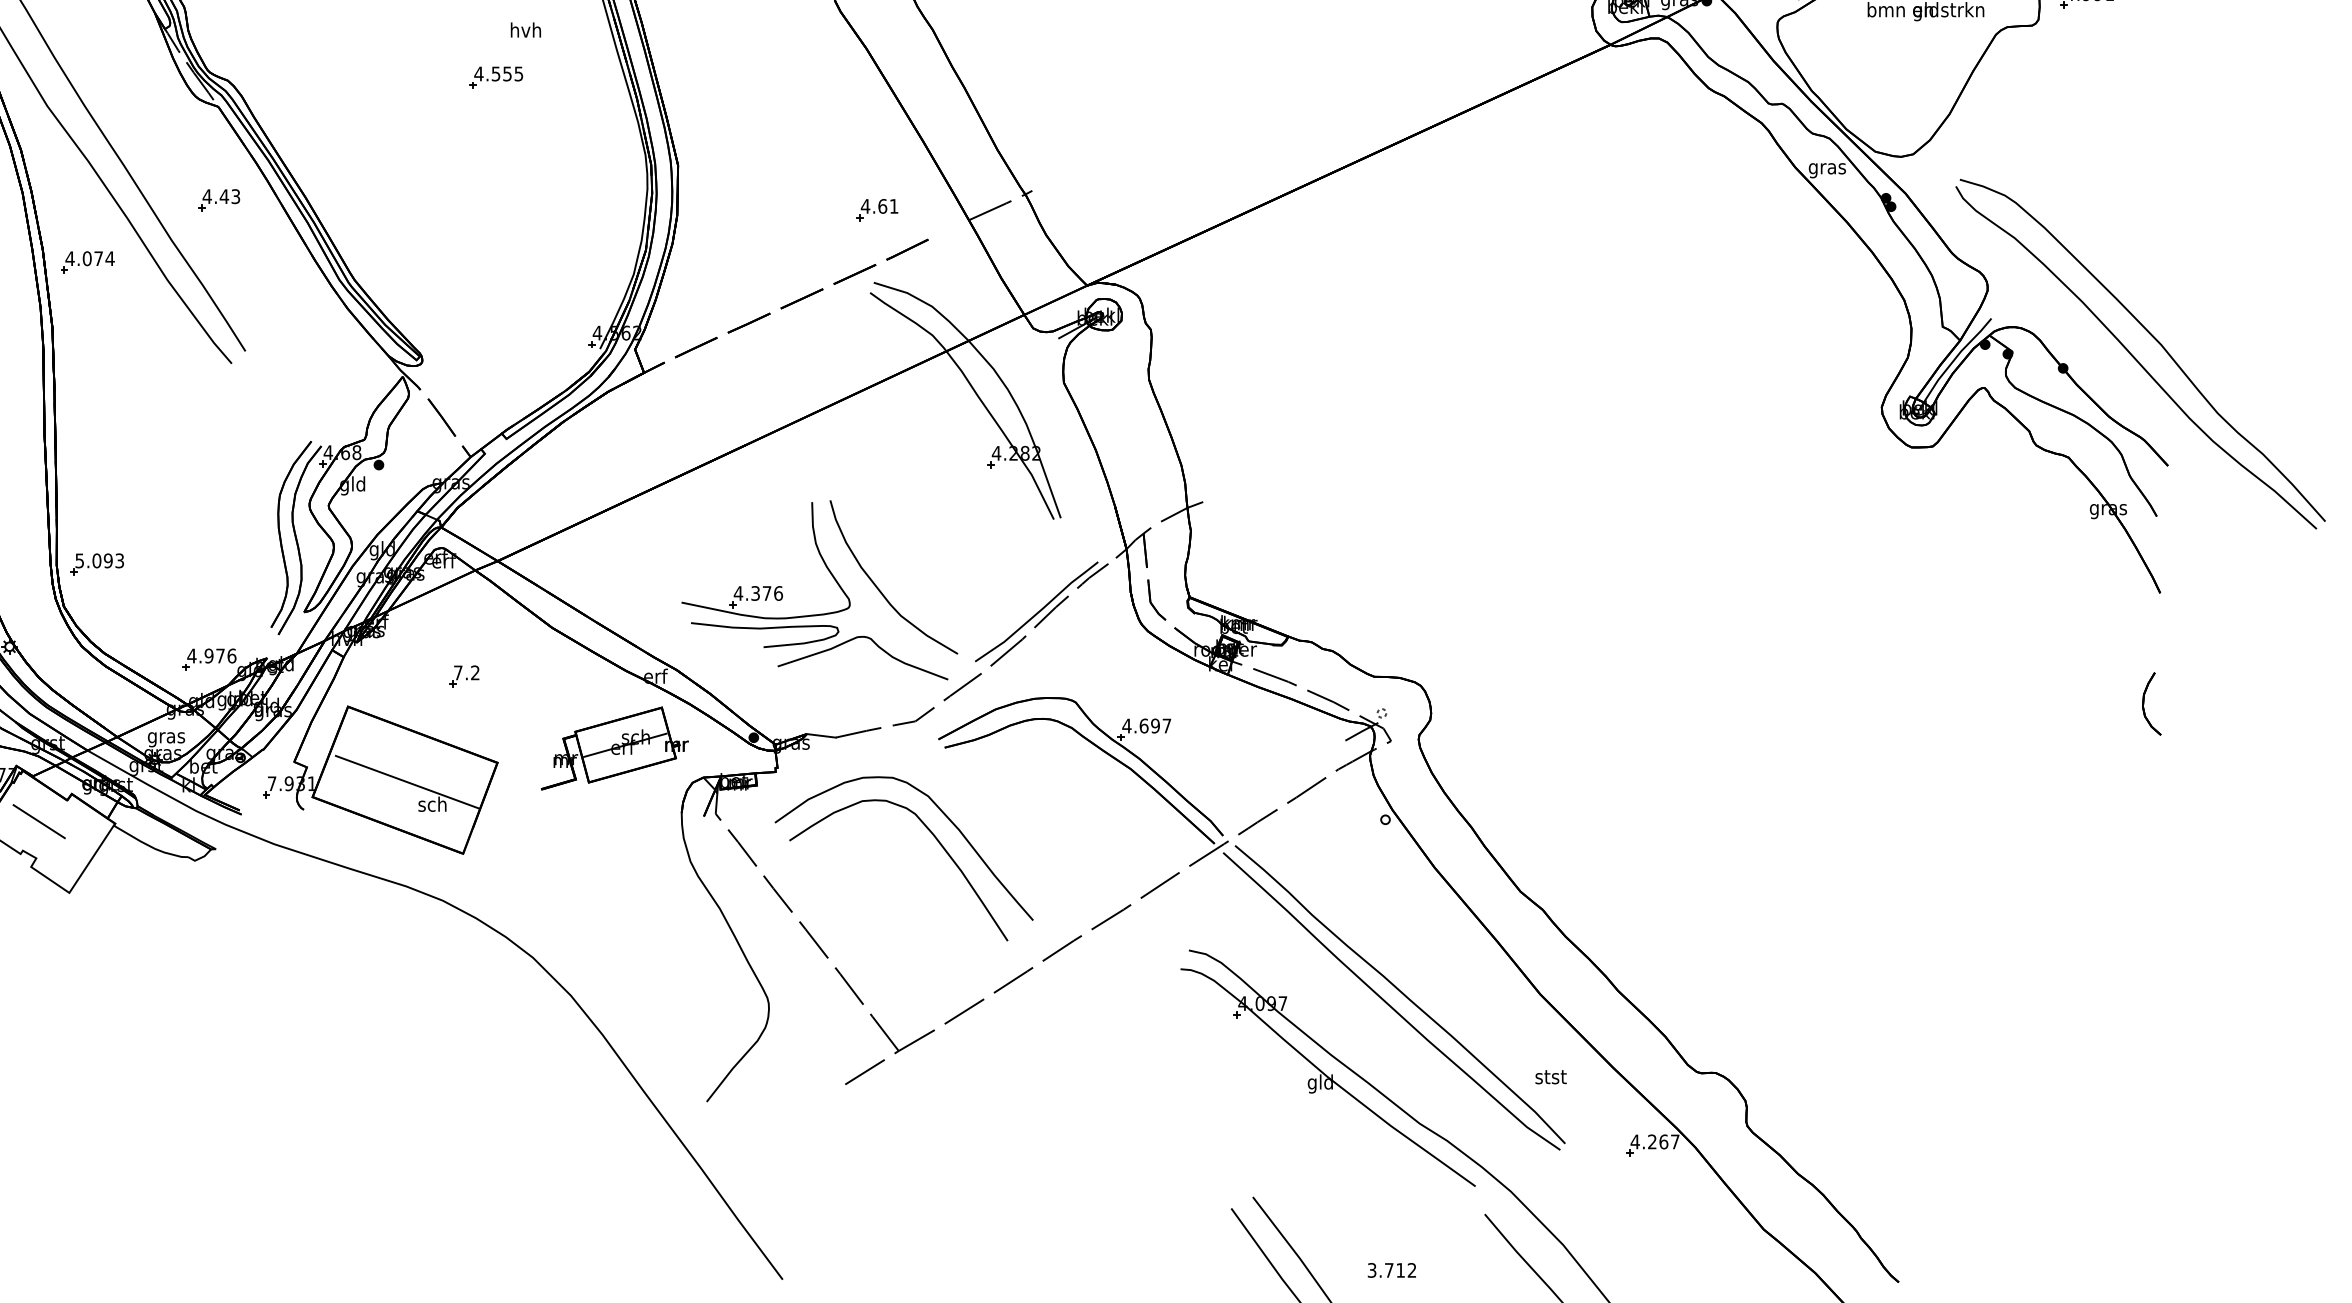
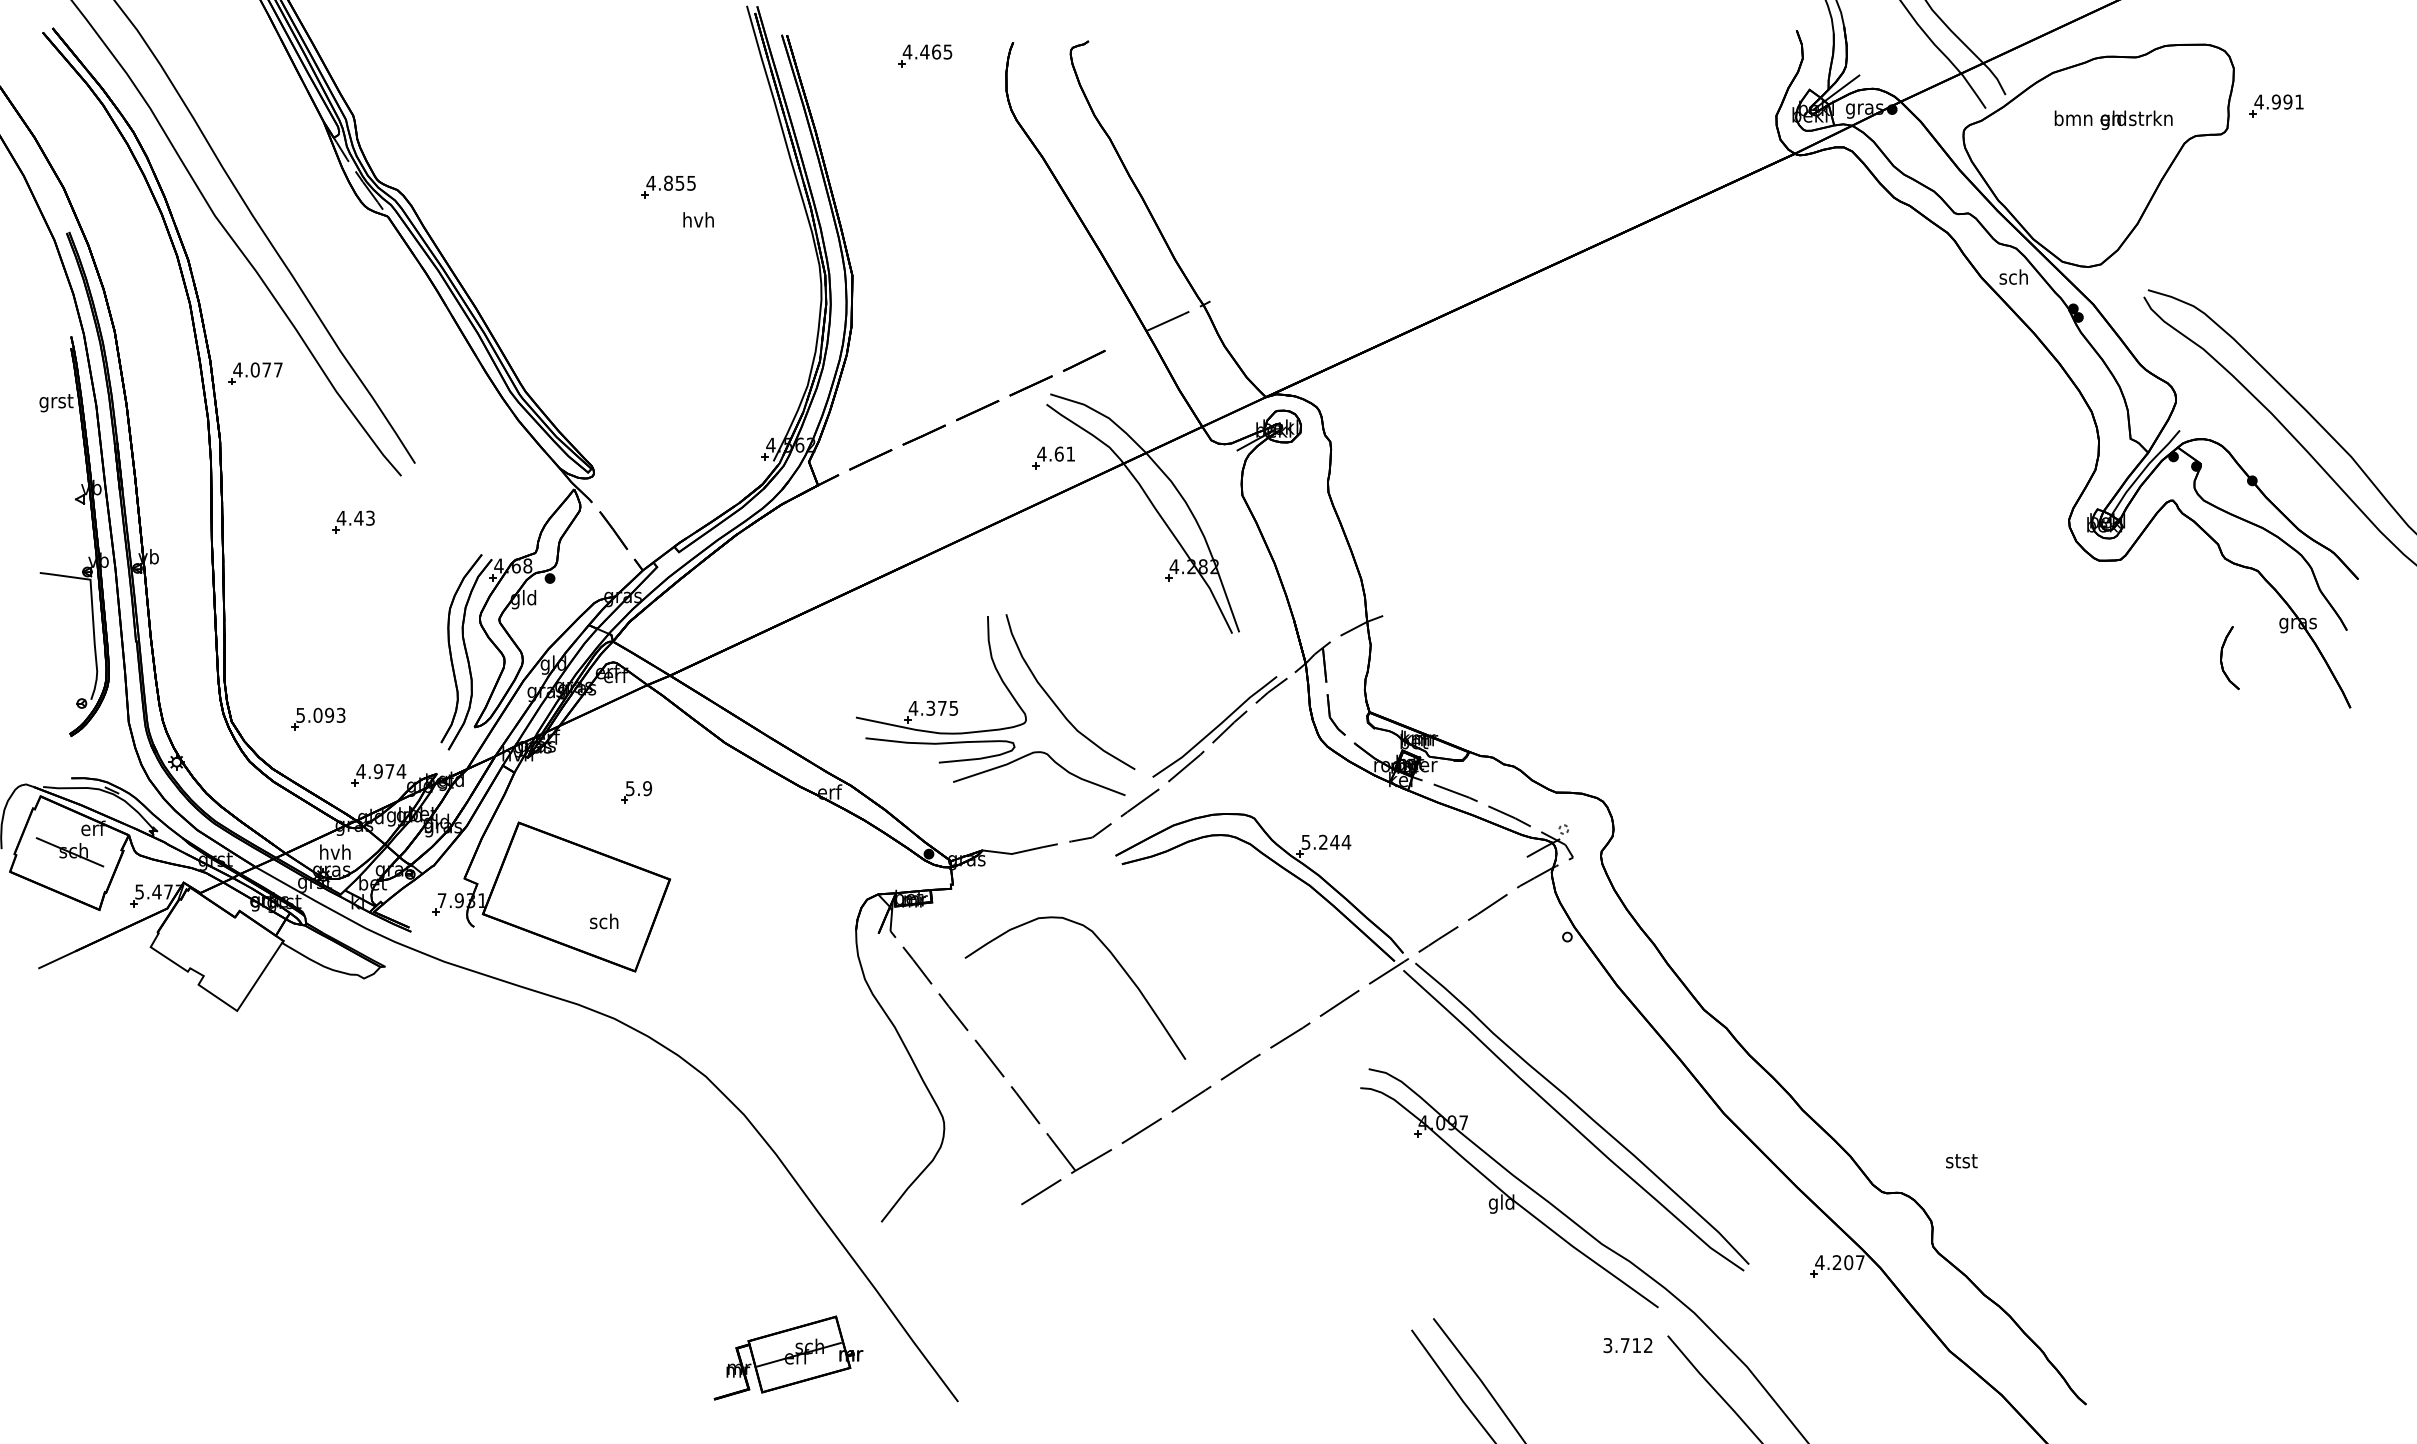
text: (525, 29) -> (698, 219), moved
text: (496, 73) -> (668, 182), 4.555 -> 4.855
text: (1826, 168) -> (2013, 278), gras -> sch
part: (219, 199) -> (353, 521), moved
part: (877, 209) -> (1053, 457), moved
text: (110, 258) -> (278, 369), 4.074 -> 4.077
part: (97, 563) -> (318, 718), moved
text: (778, 592) -> (953, 707), 4.376 -> 4.375
text: (231, 655) -> (401, 771), 4.976 -> 4.974
text: (467, 672) -> (639, 788), 7.2 -> 5.9
part: (2144, 704) -> (2222, 658), moved
text: (1147, 725) -> (1326, 841), 4.697 -> 5.244
text: (166, 737) -> (335, 853), gras -> hvh
part: (614, 747) -> (788, 1357), moved
line: (407, 781) -> (578, 898), removed
curve: (940, 811) -> (1117, 928), removed
line: (39, 821) -> (206, 938), removed
text: (1550, 1077) -> (1961, 1161), moved
text: (1663, 1141) -> (1848, 1262), 4.267 -> 4.207
text: (1391, 1270) -> (1627, 1345), moved

